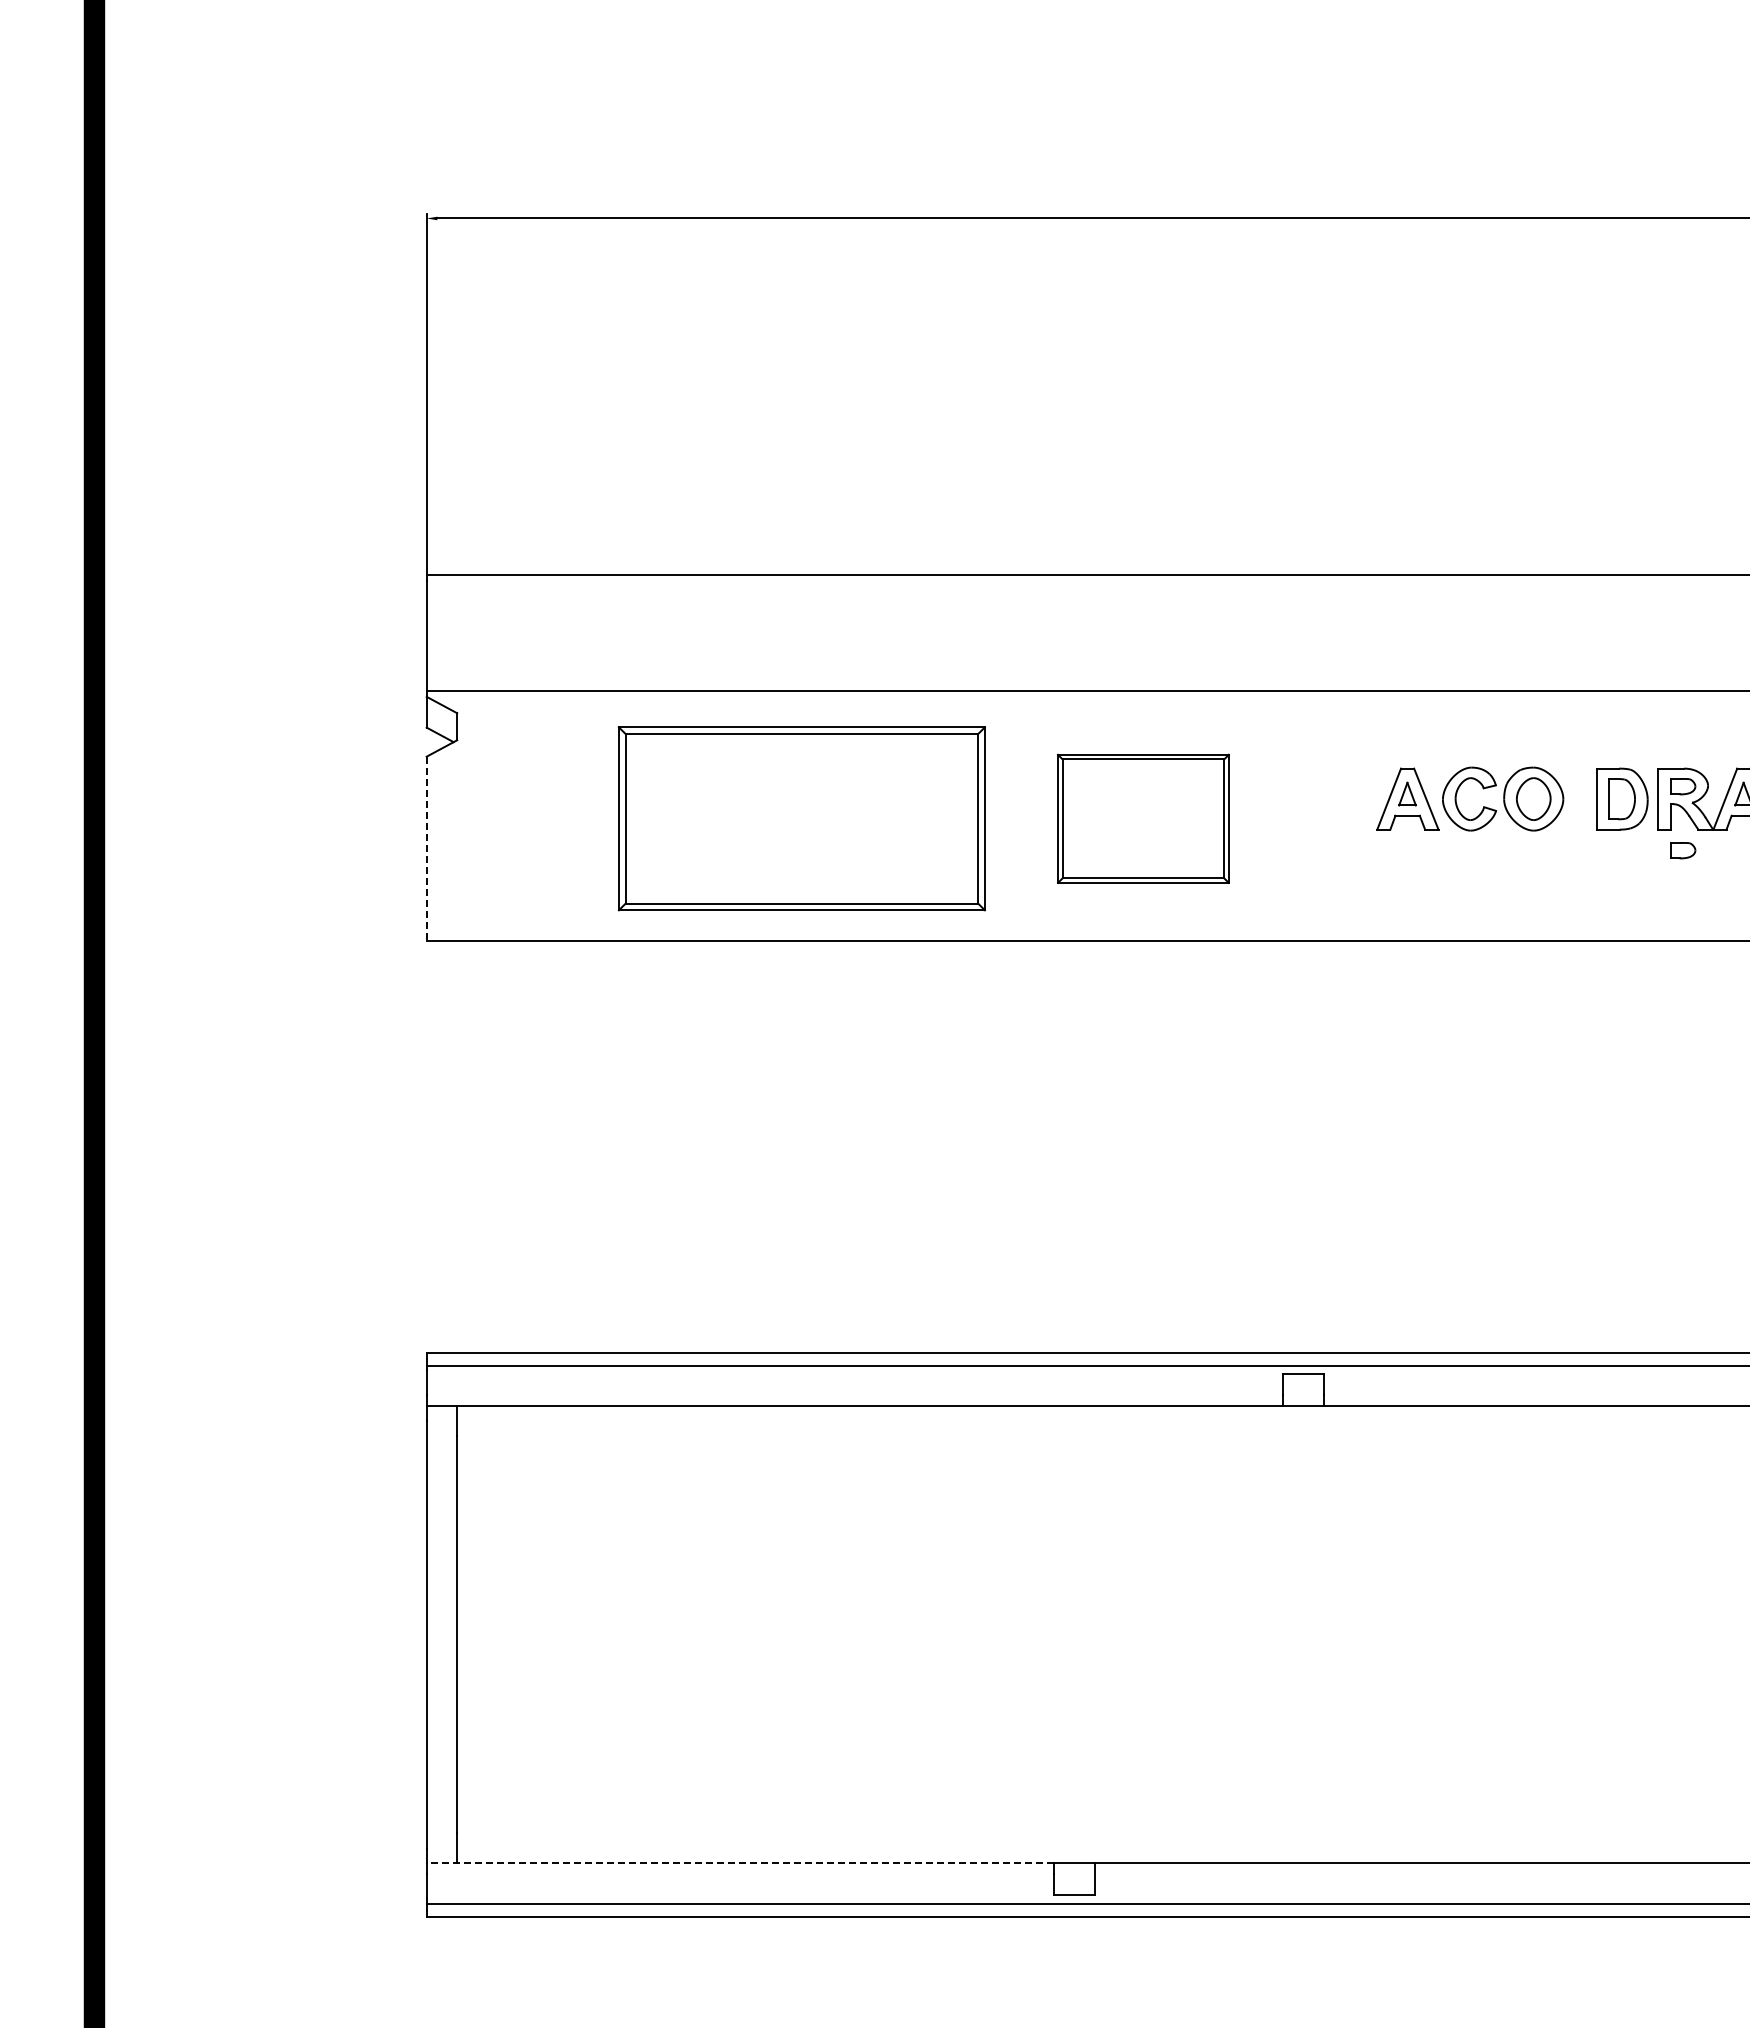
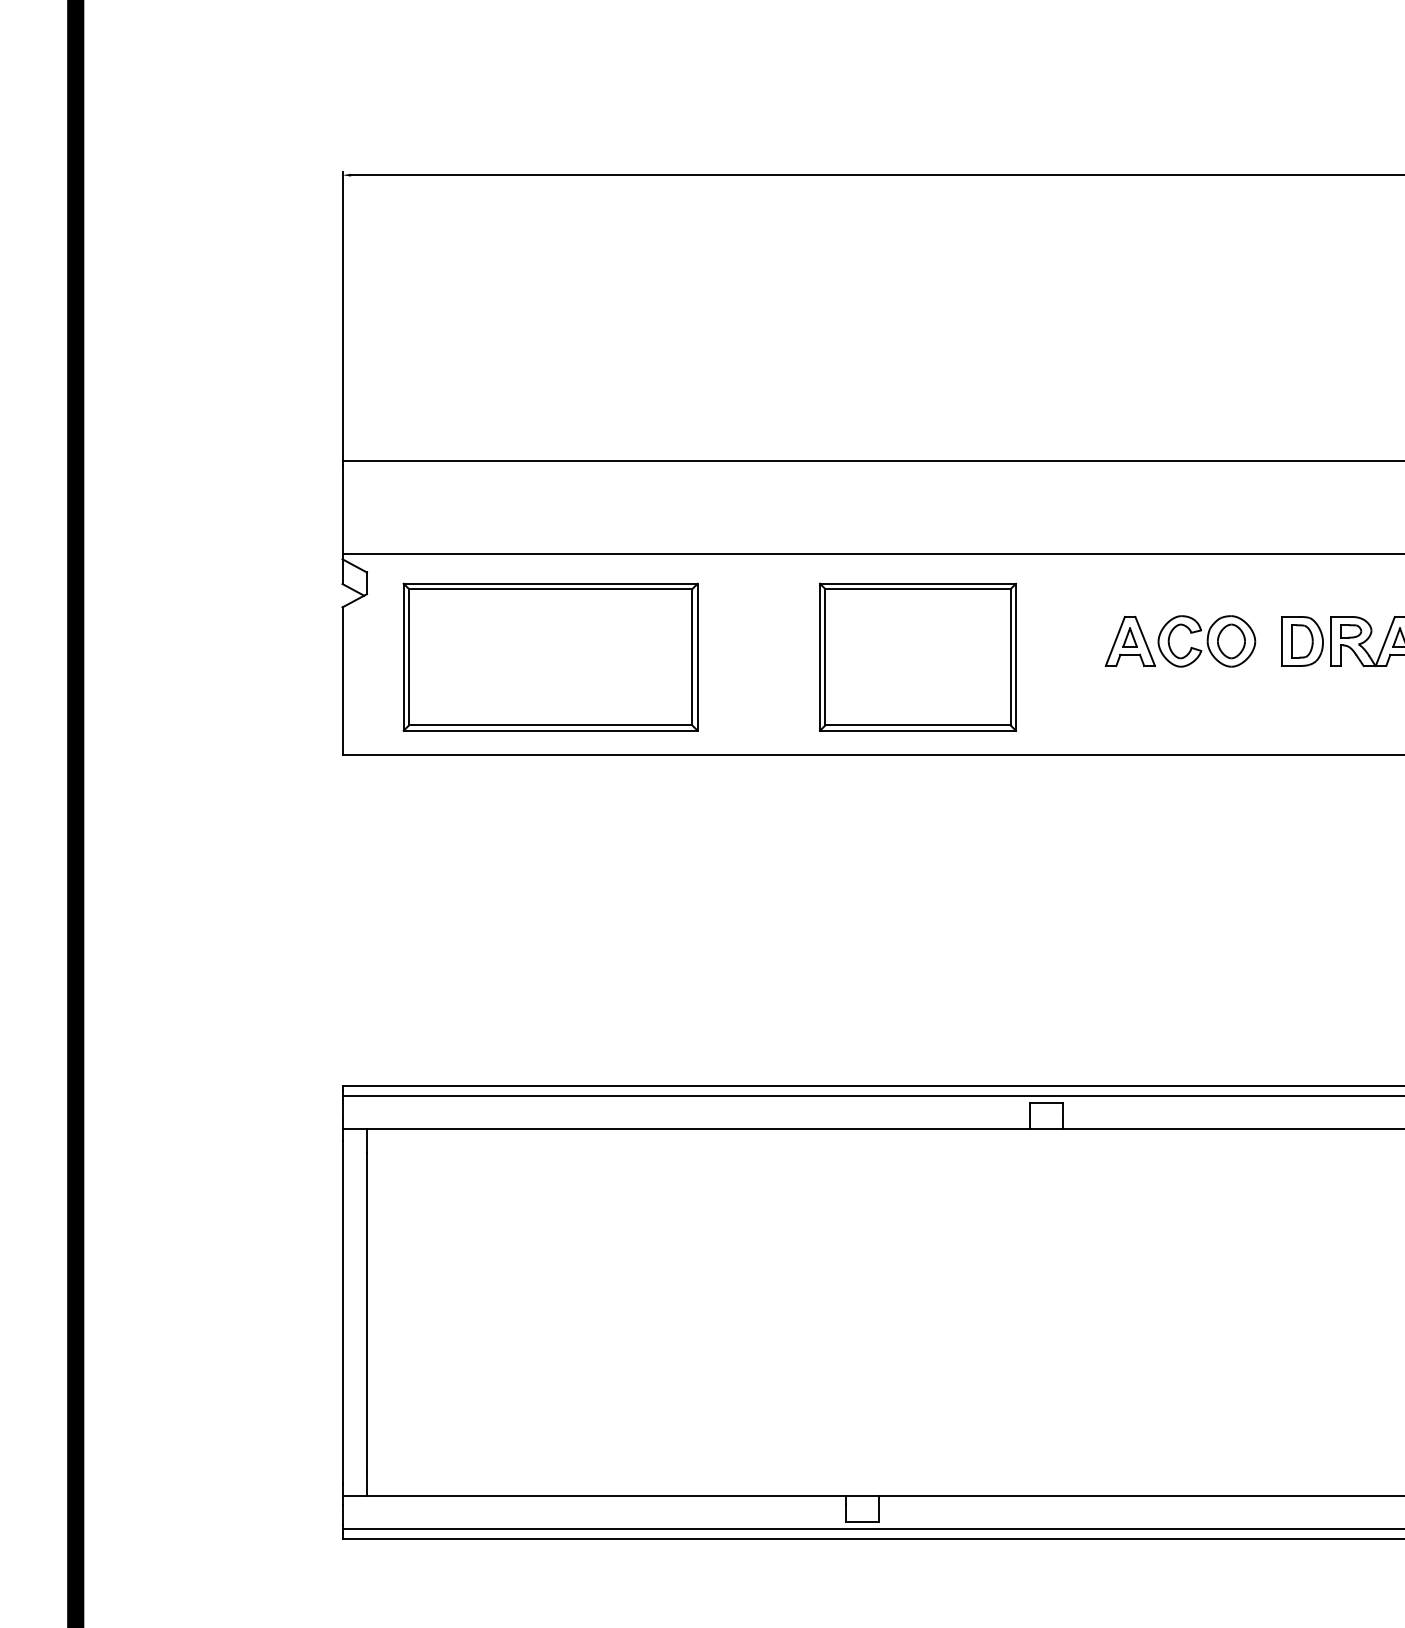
part: (801, 818) -> (550, 657), moved
part: (1143, 818) -> (918, 657), size x1.43
line: (426, 849) -> (342, 681), dashed -> solid
part: (1683, 850) -> (1351, 682), removed
line: (740, 1863) -> (594, 1496), dashed -> solid

